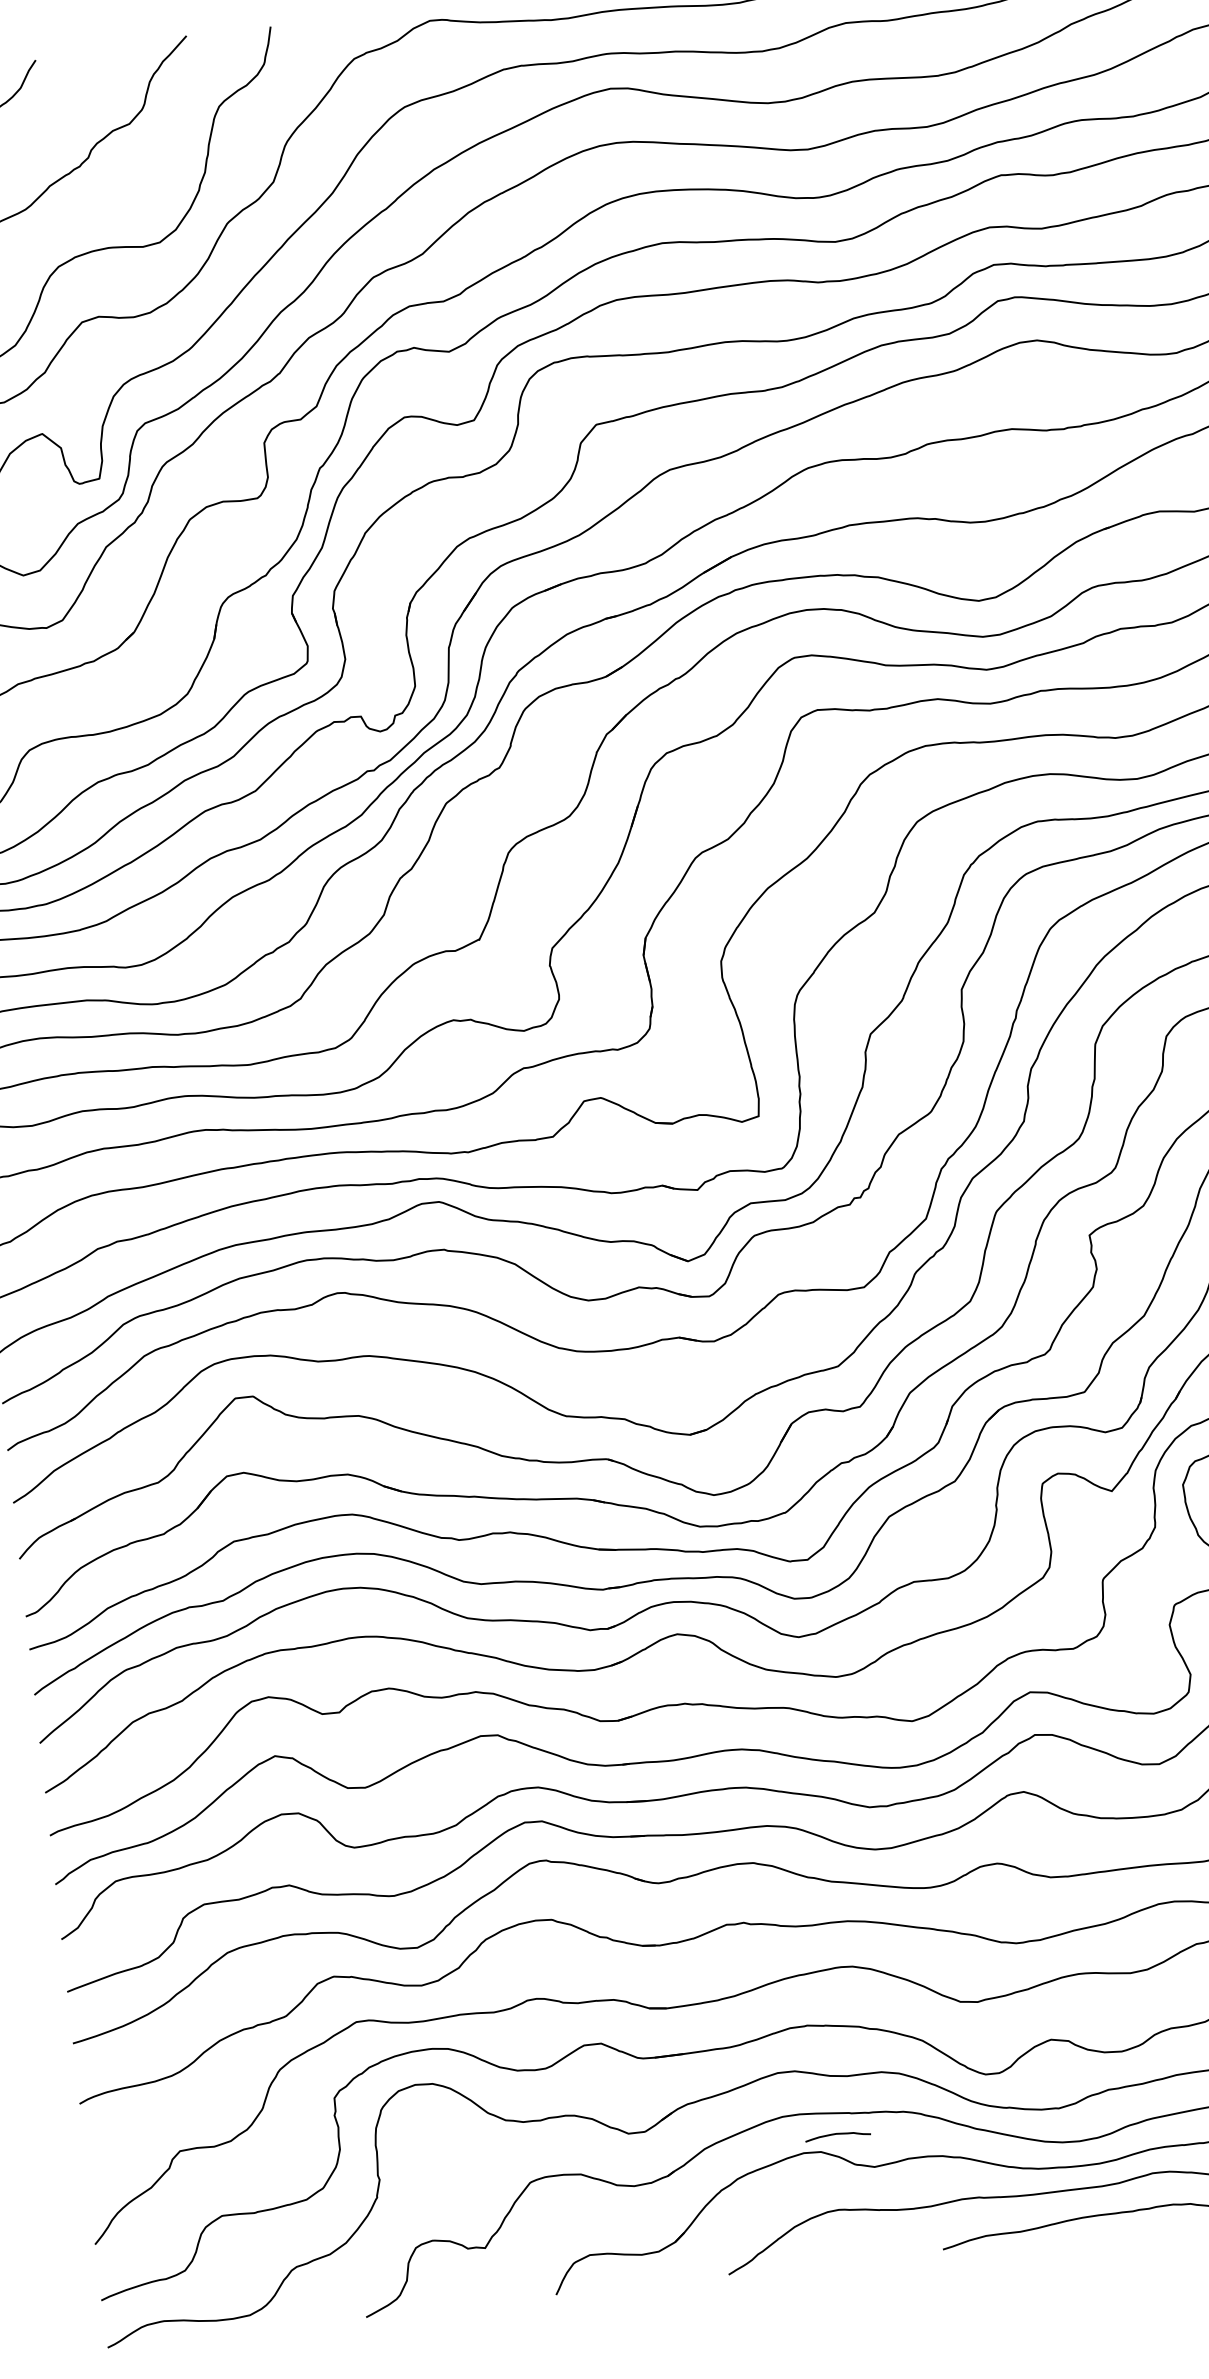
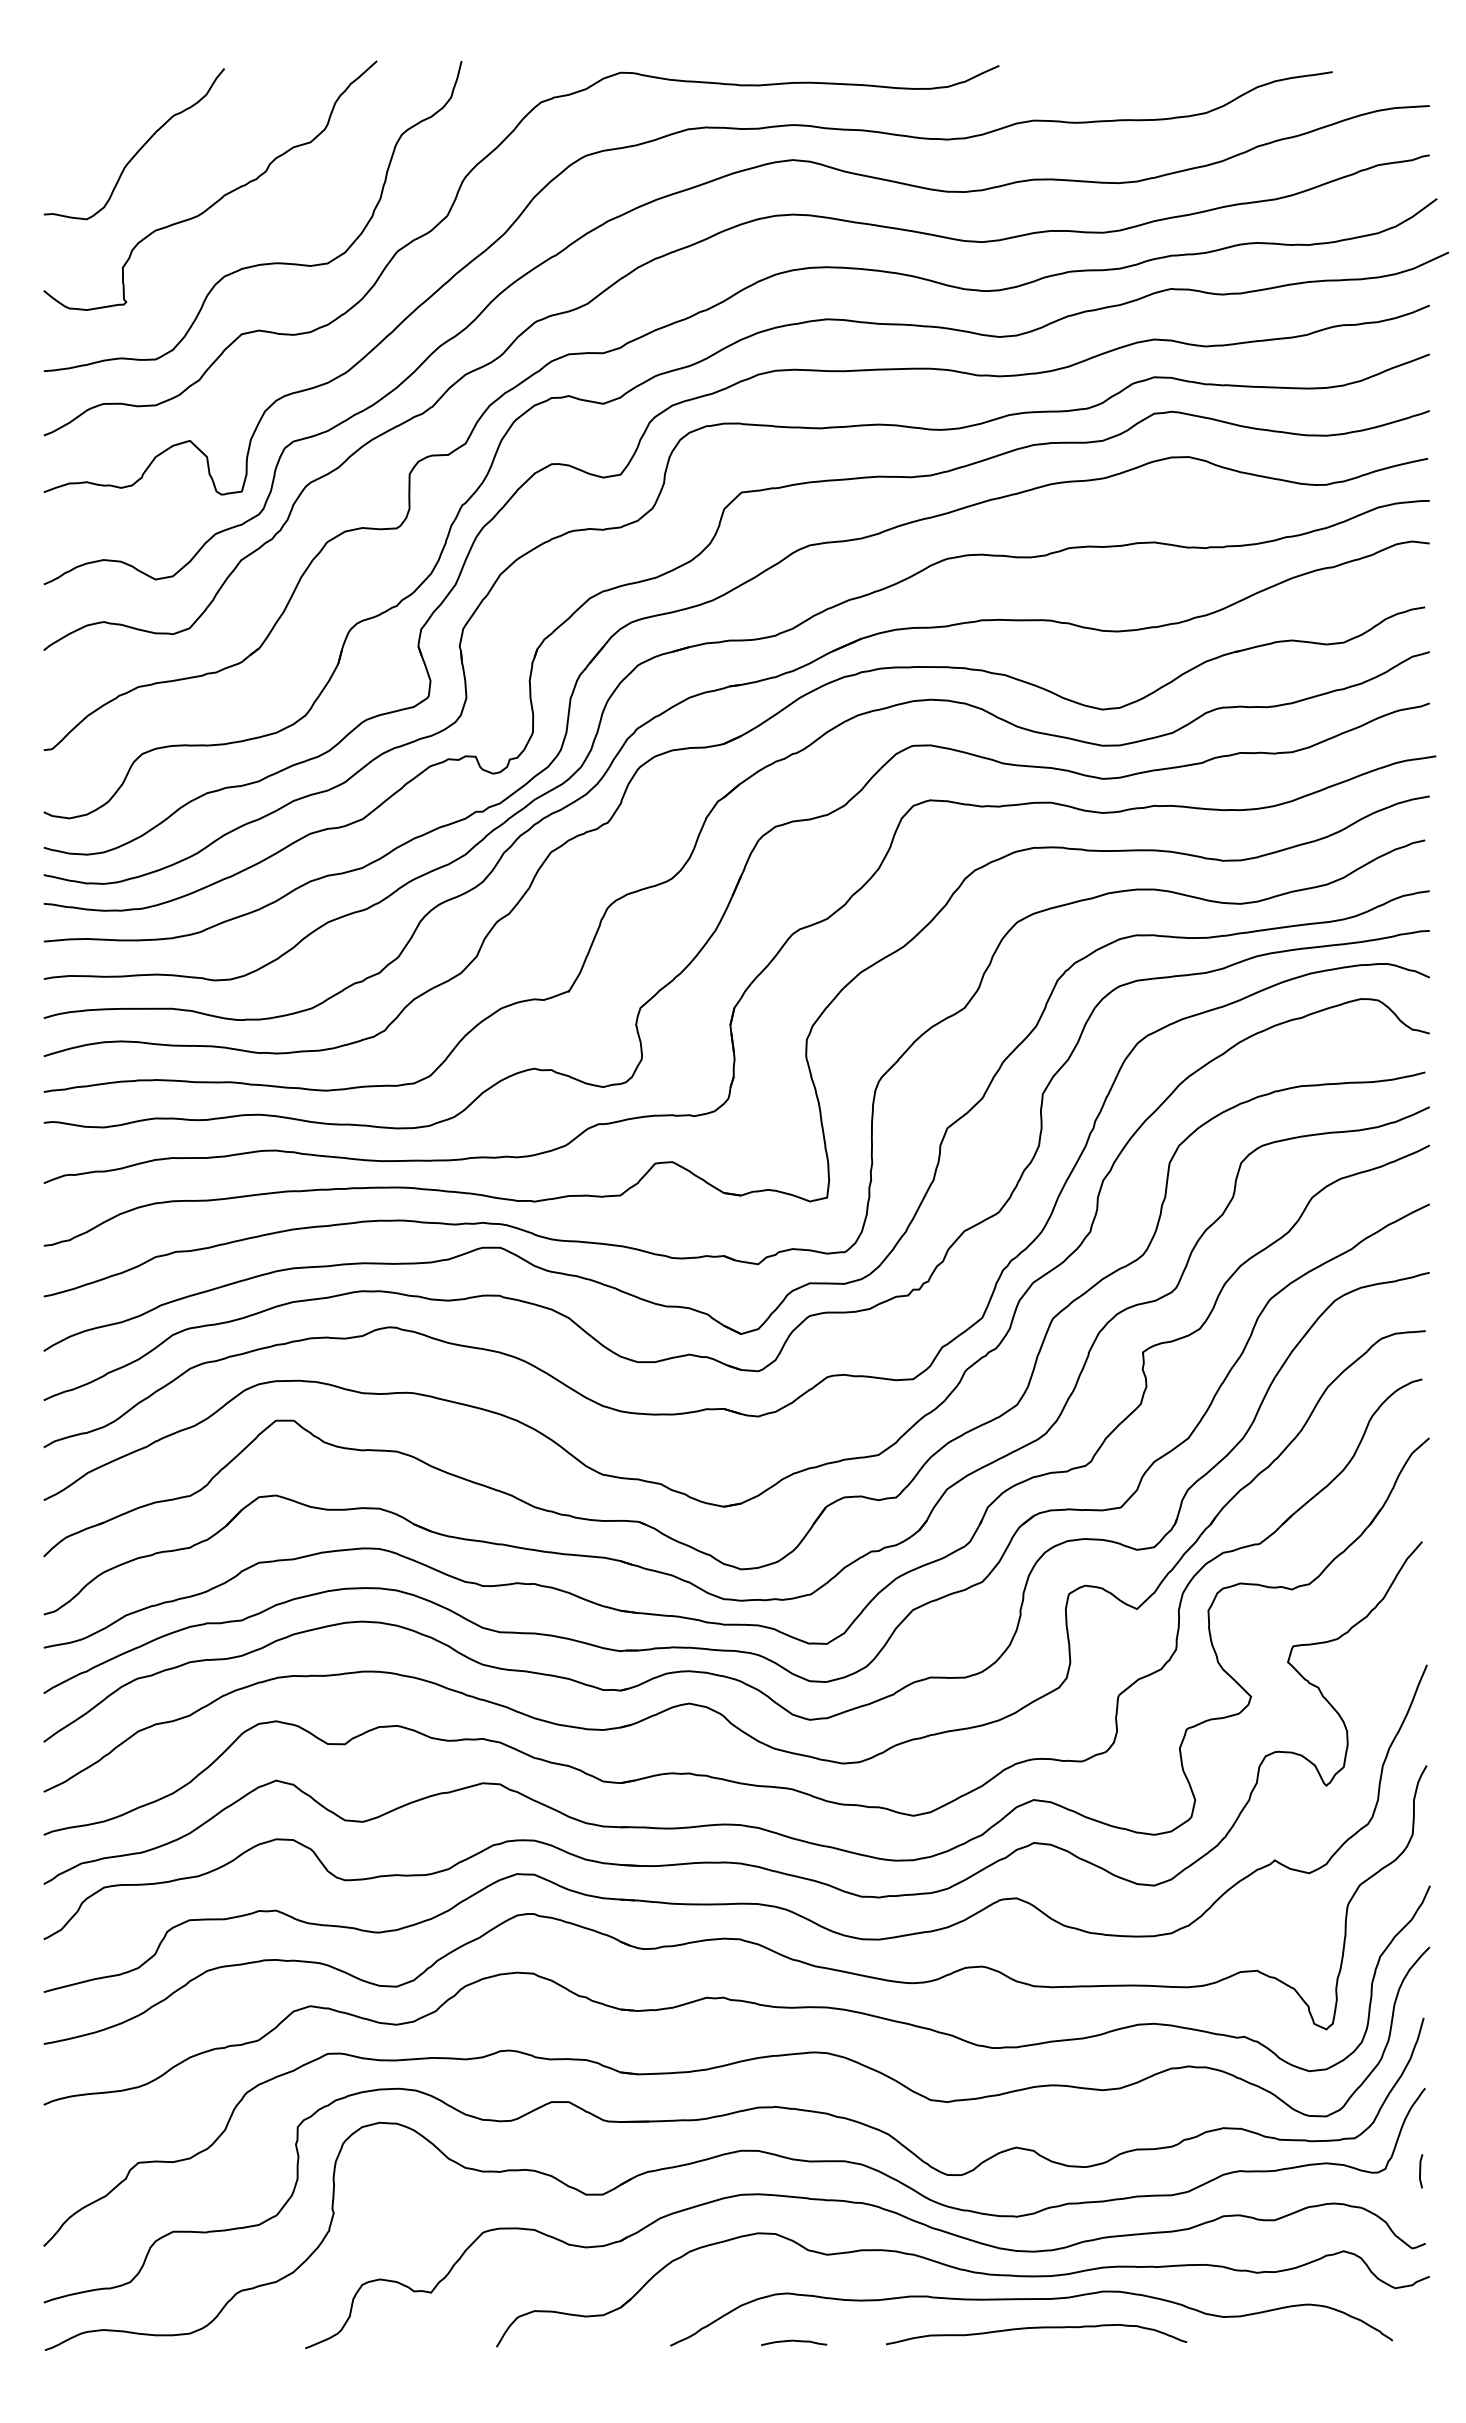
curve: (838, 2134) -> (794, 2341), moved

